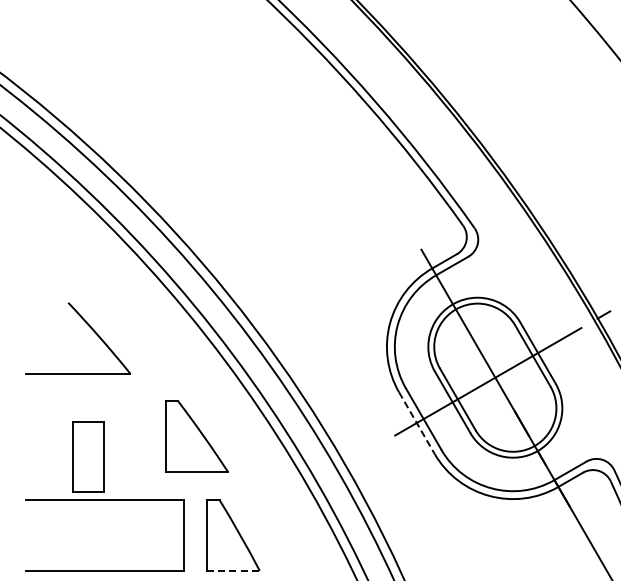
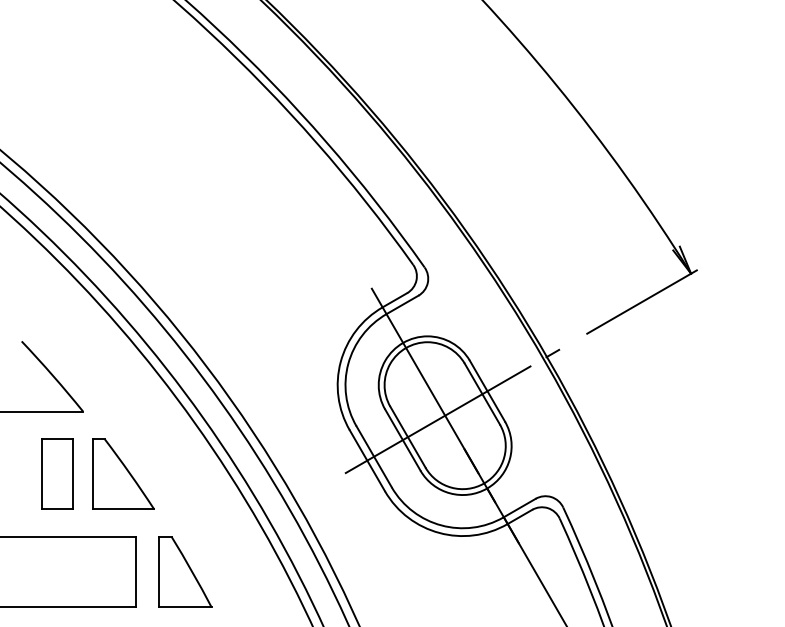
line: (417, 423) -> (367, 461), dashed -> solid
part: (197, 436) -> (123, 473), moved
part: (88, 456) -> (57, 473), moved
line: (234, 571) -> (186, 607), dashed -> solid

